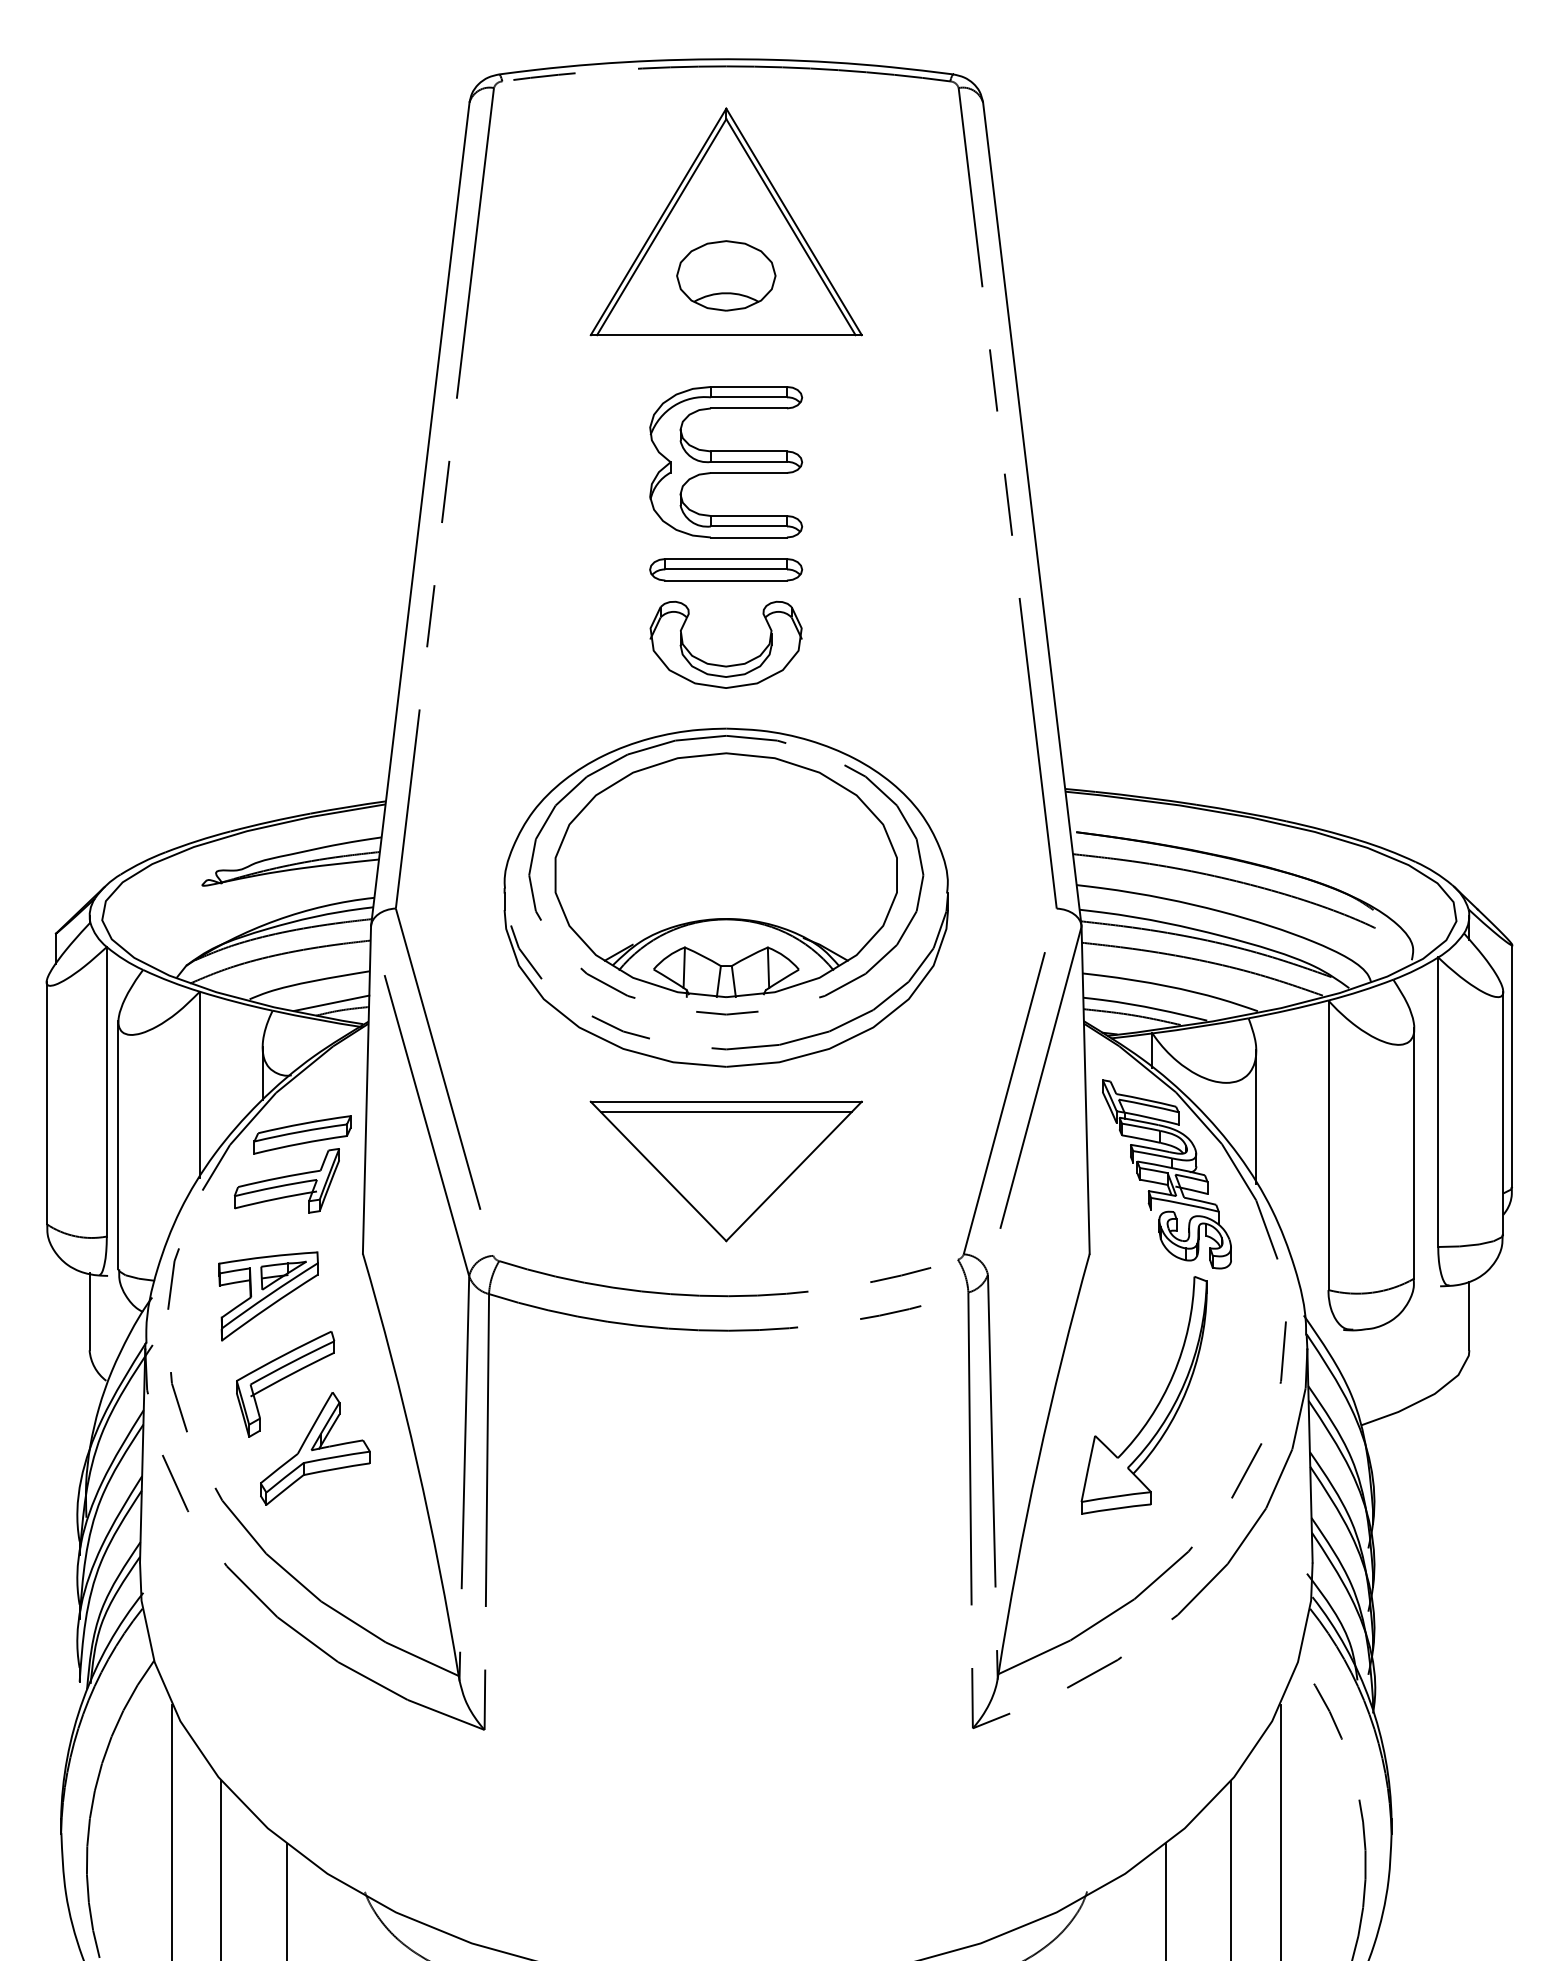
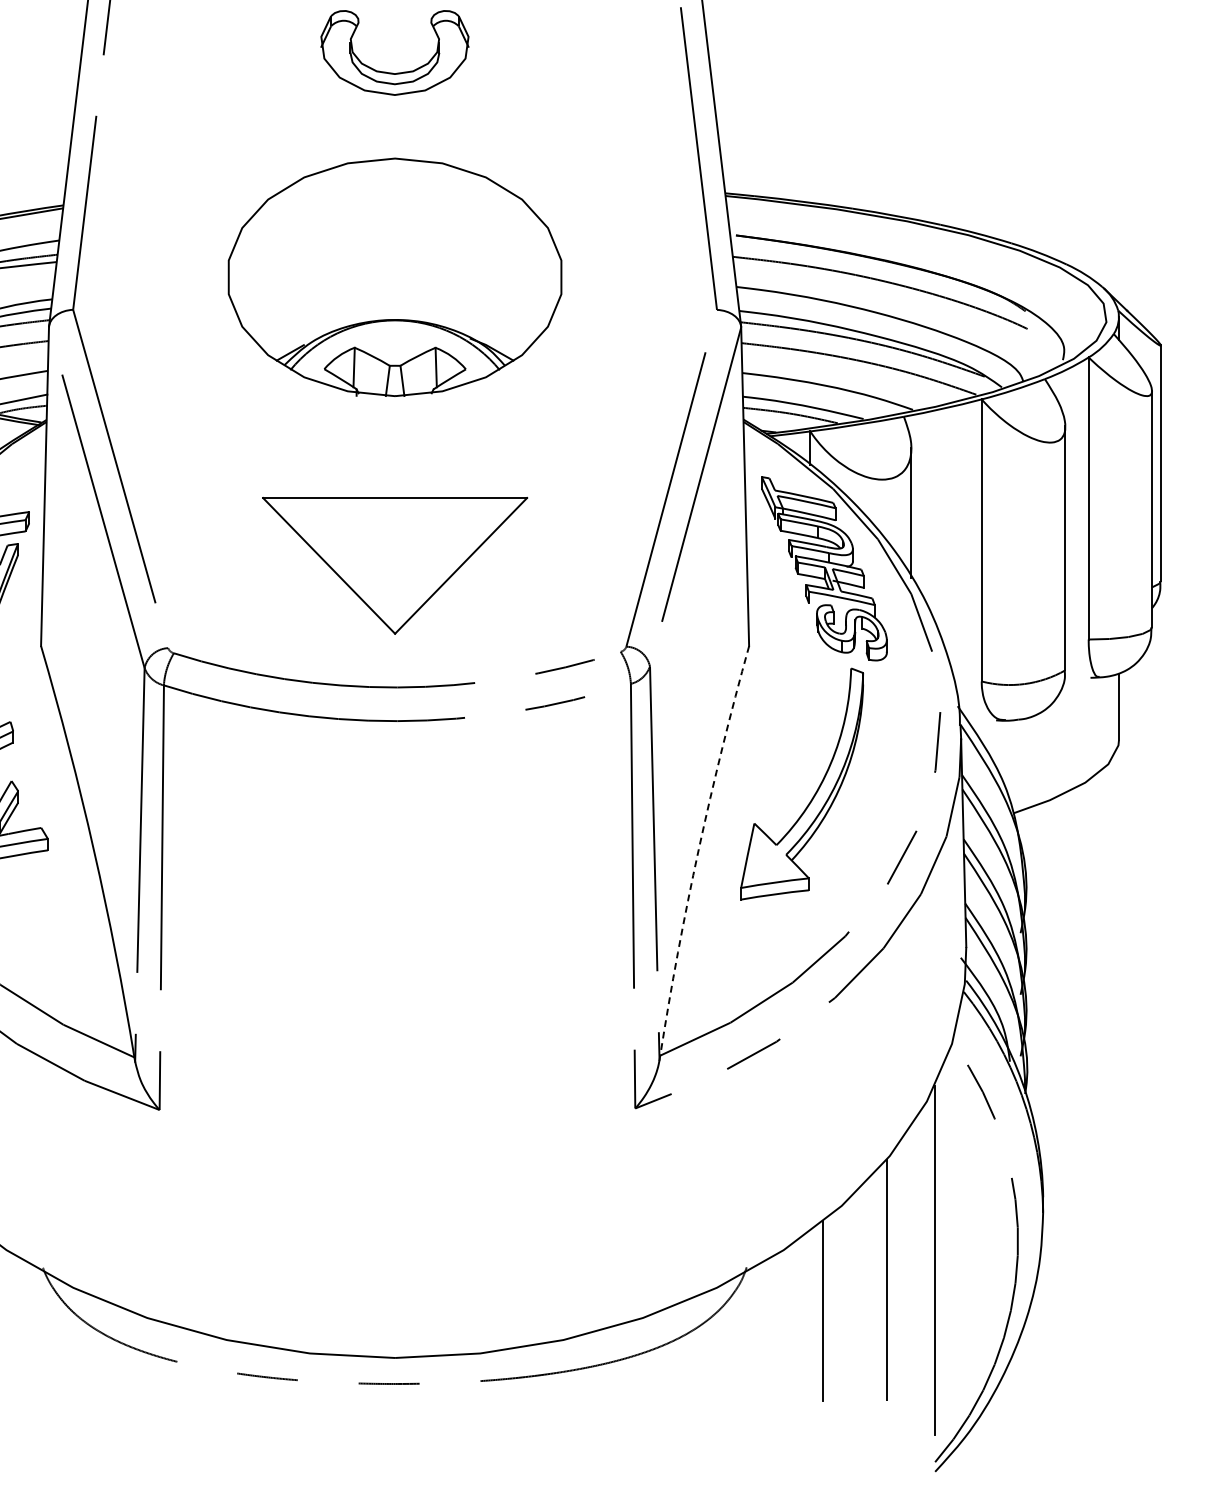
part: (725, 897) -> (394, 299), removed
line: (725, 1112) -> (394, 508), removed
arc: (1038, 1462) -> (699, 849), solid -> dashed

